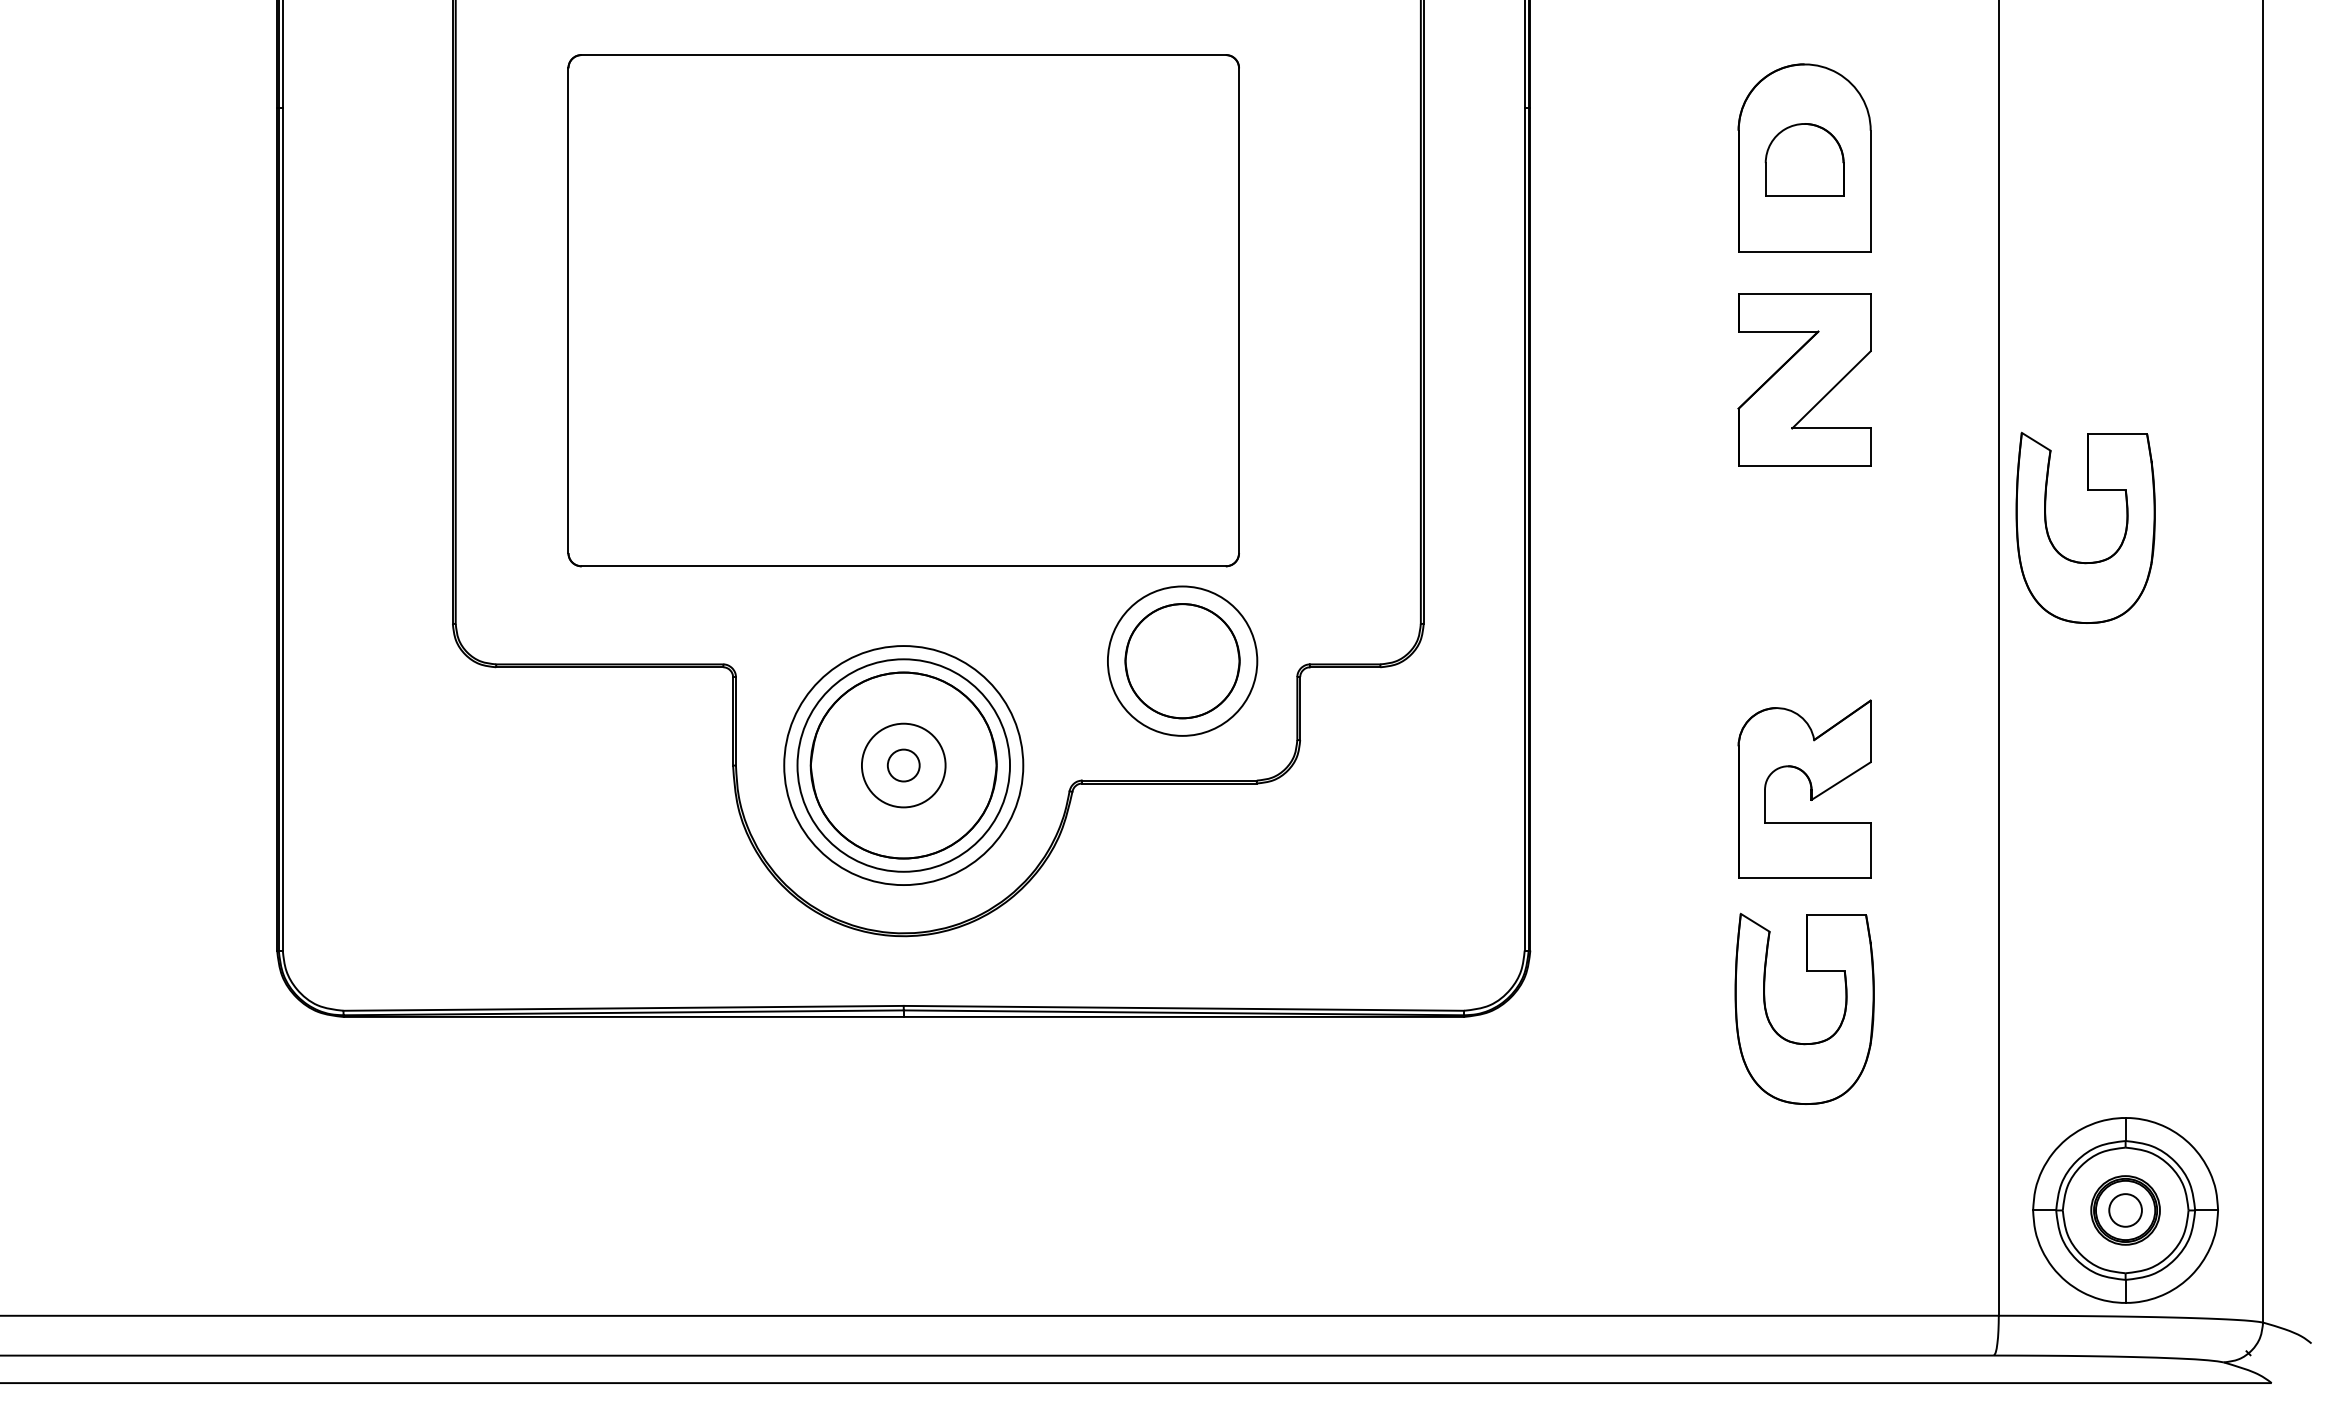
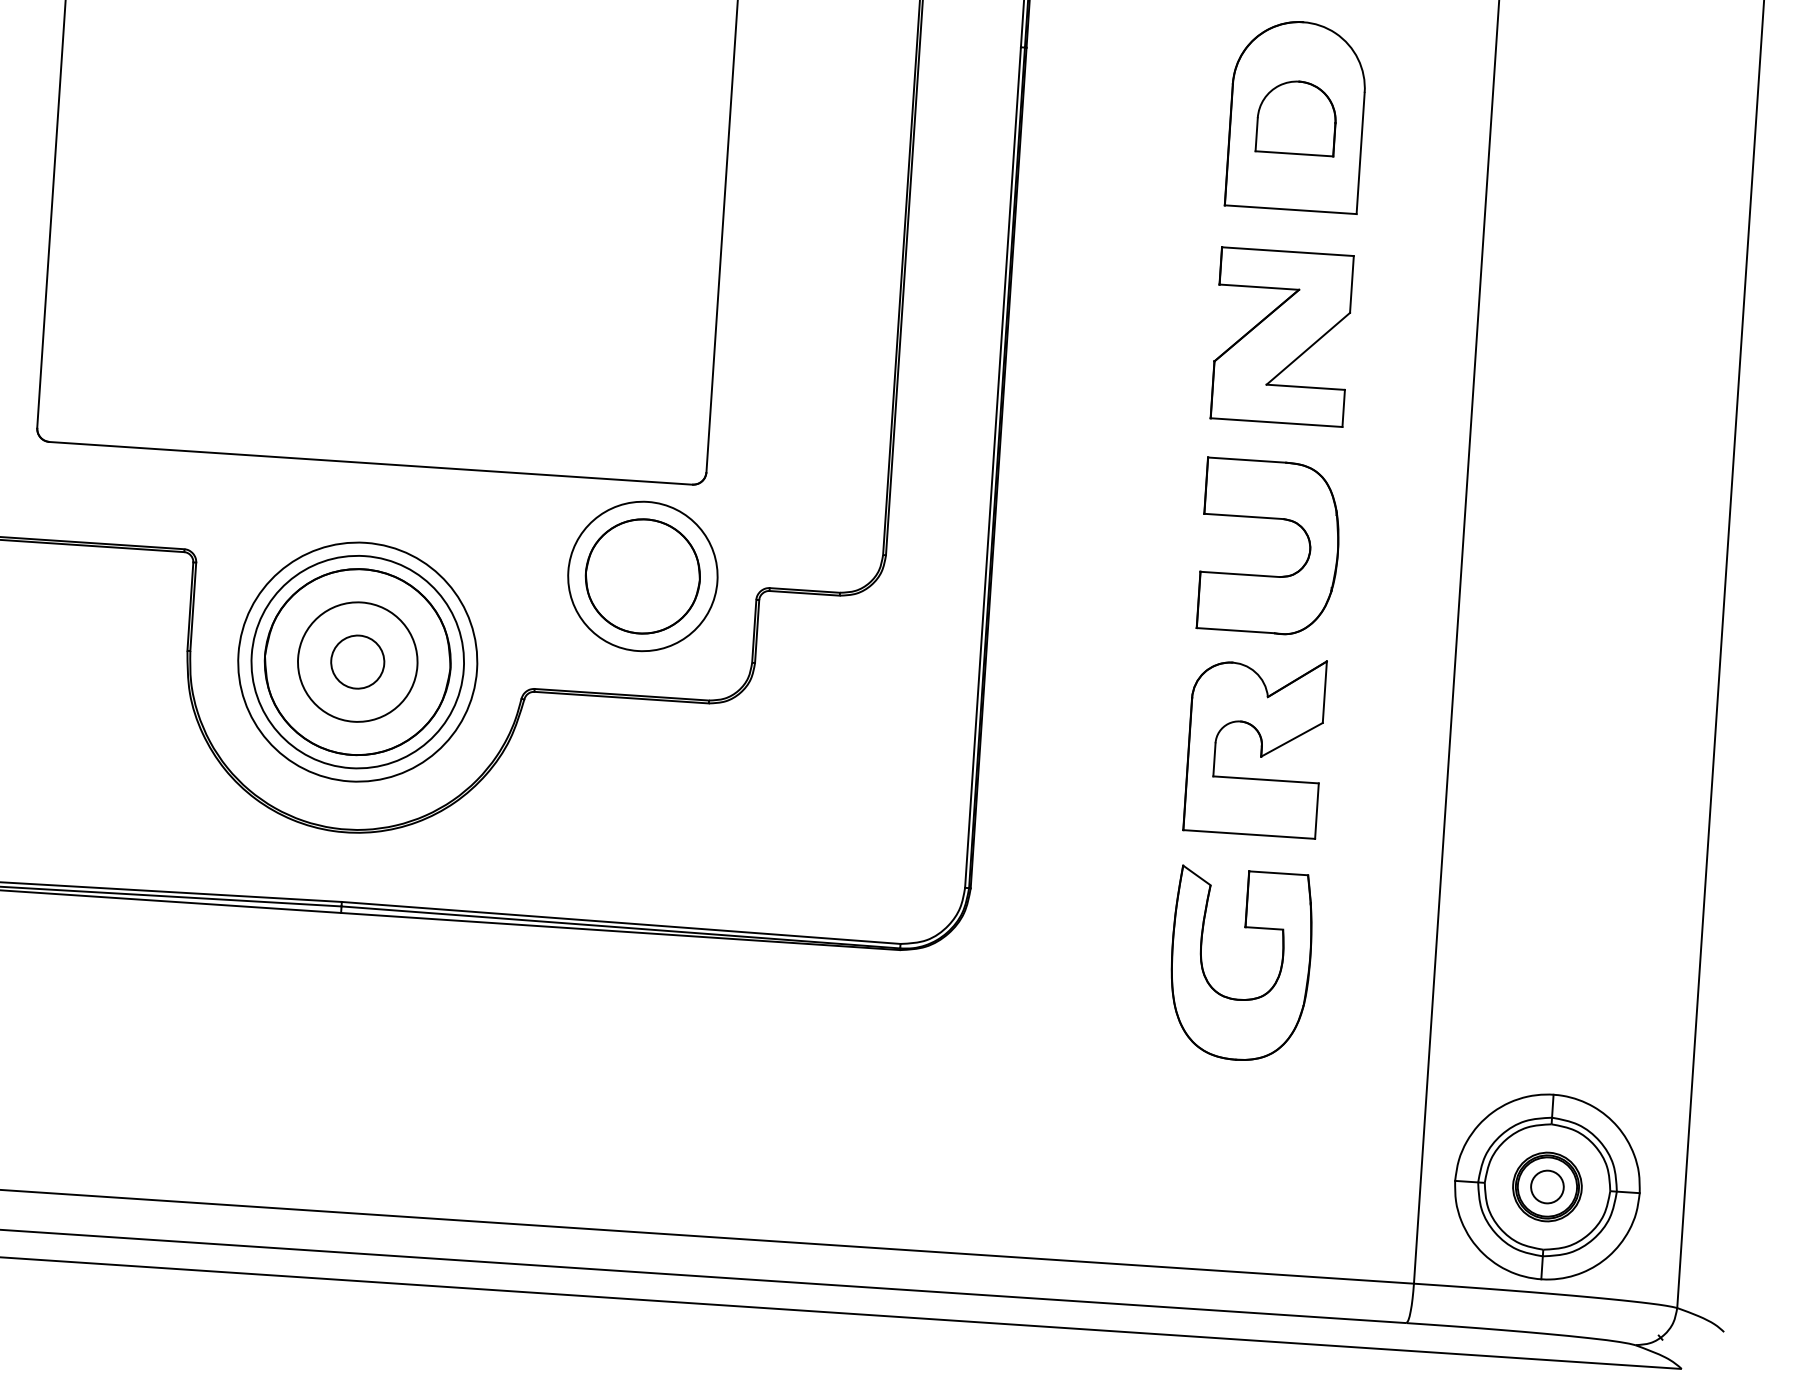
part: (1806, 561) -> (1272, 518), added
part: (2081, 561) -> (1546, 536), removed
circle: (903, 765) -> (357, 662), size x1.43
circle: (903, 765) -> (357, 662), size x1.67

